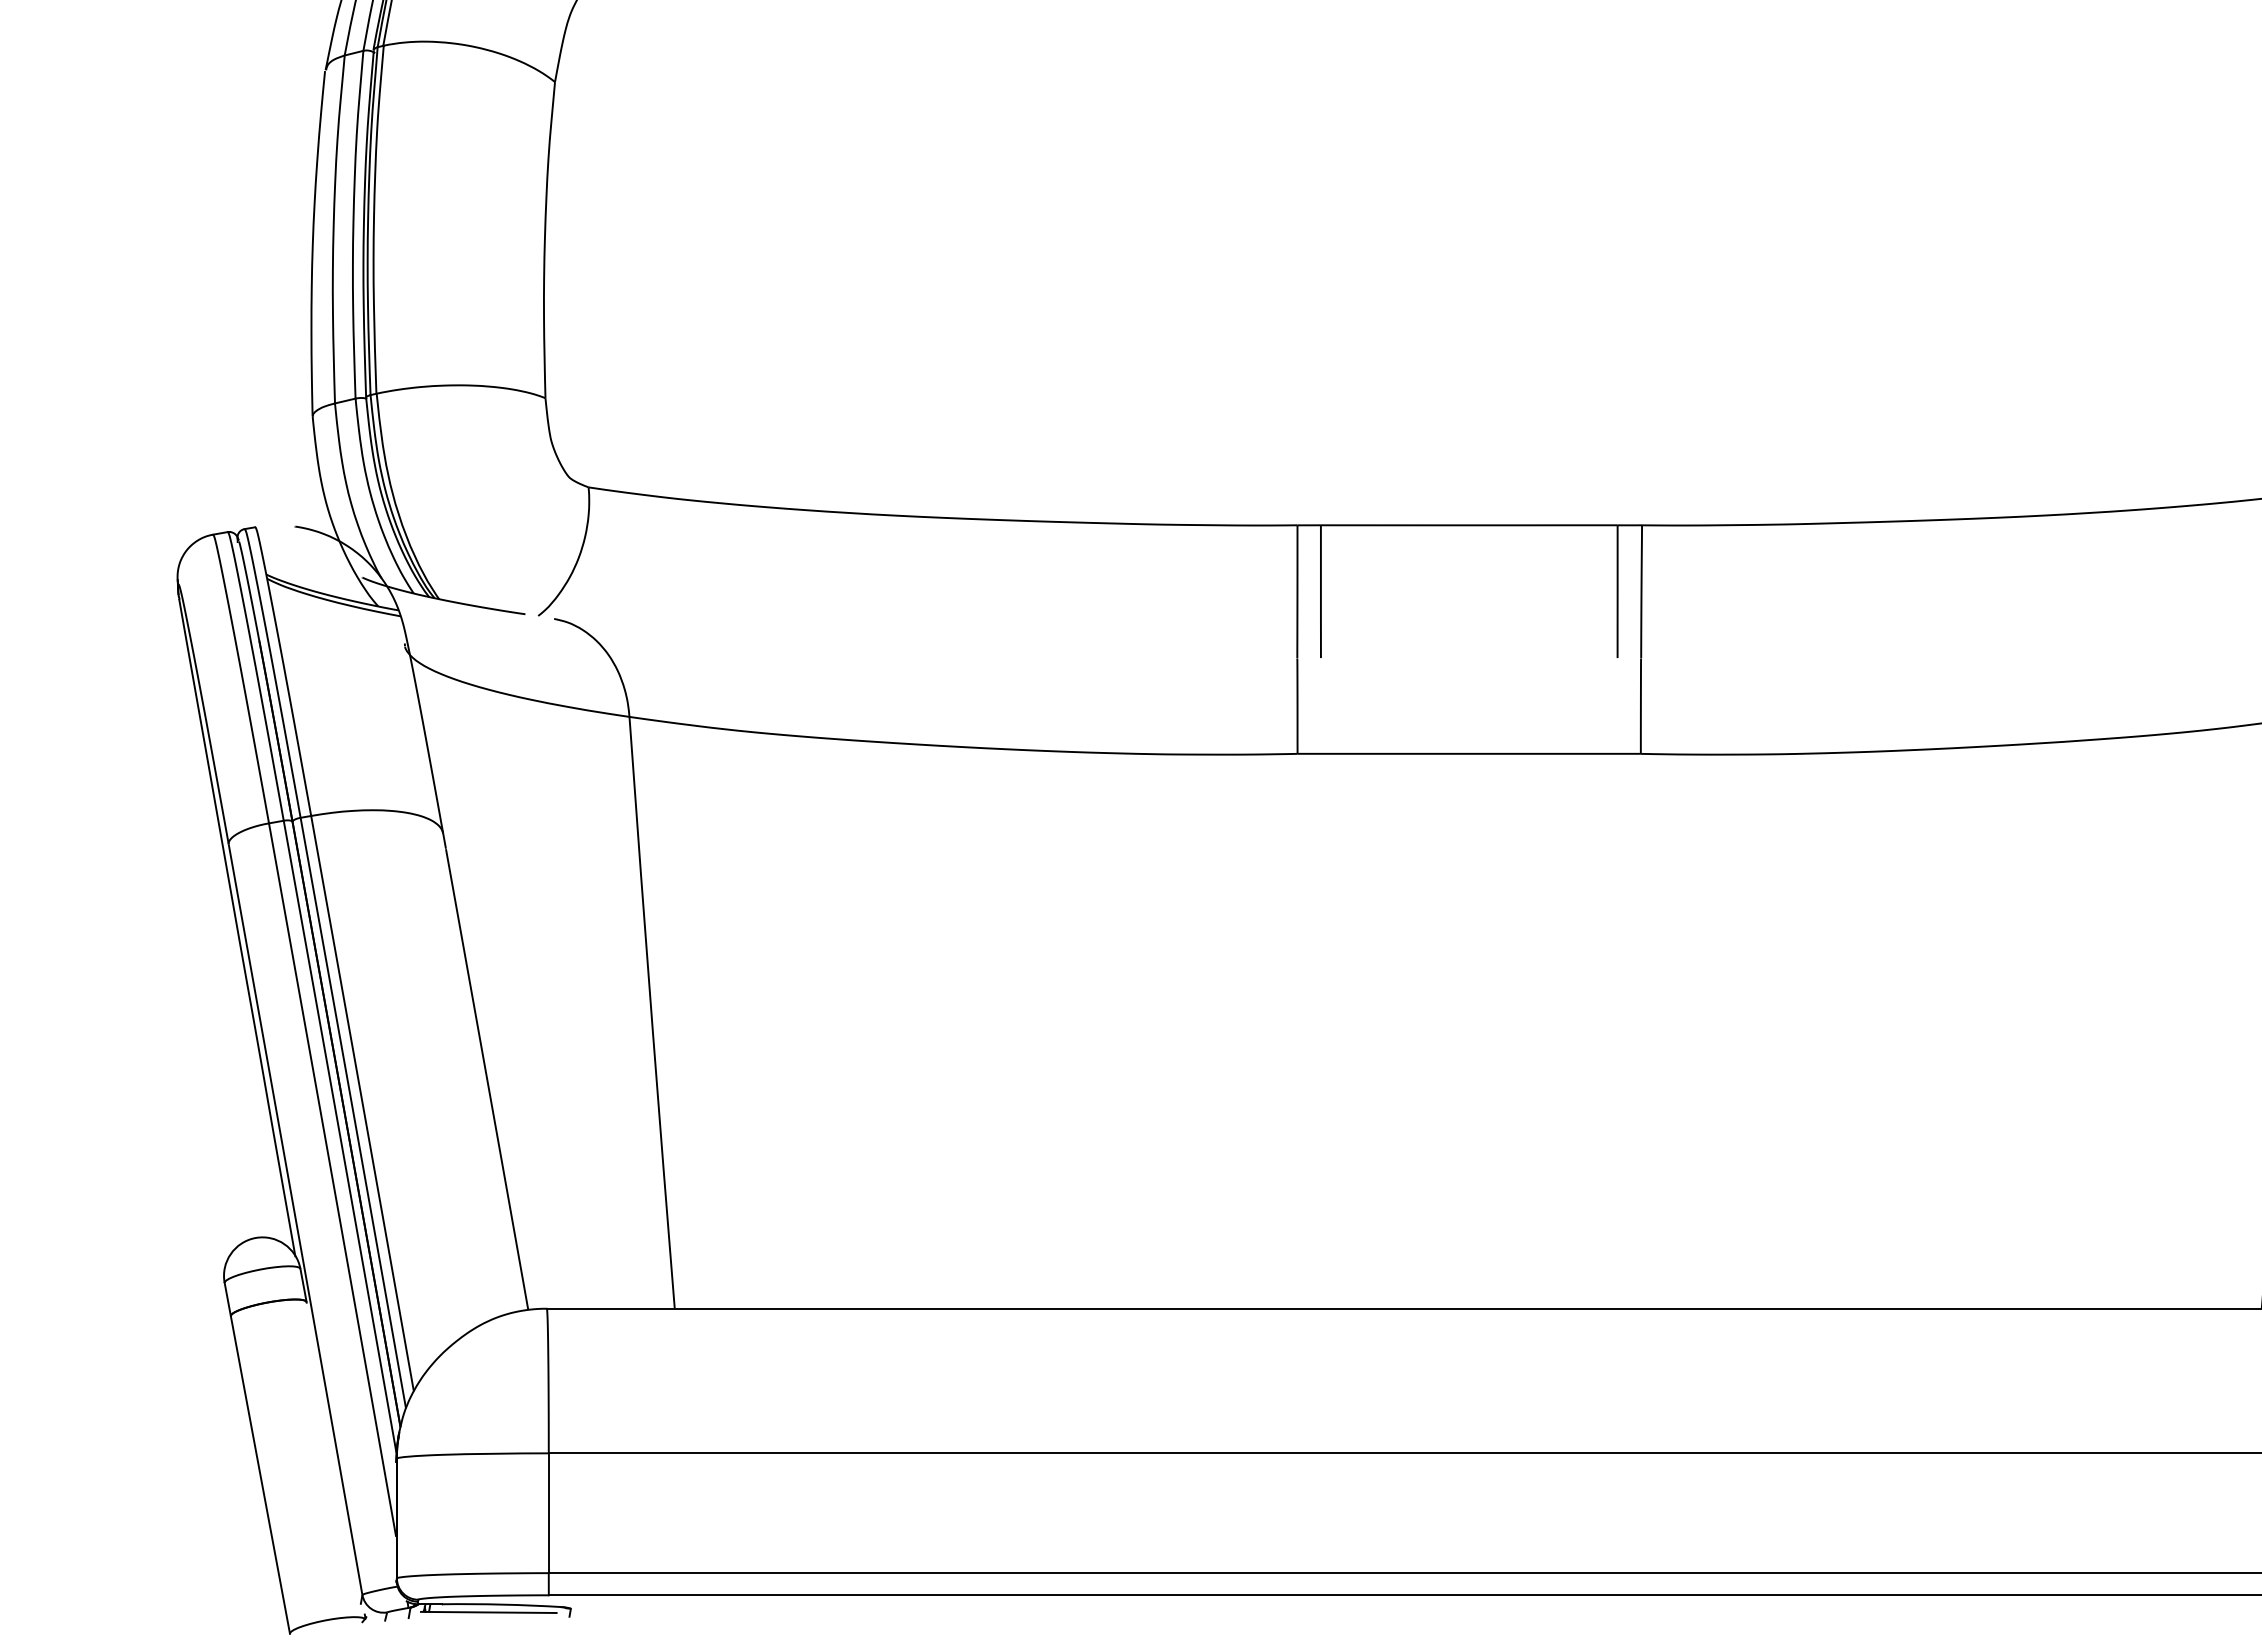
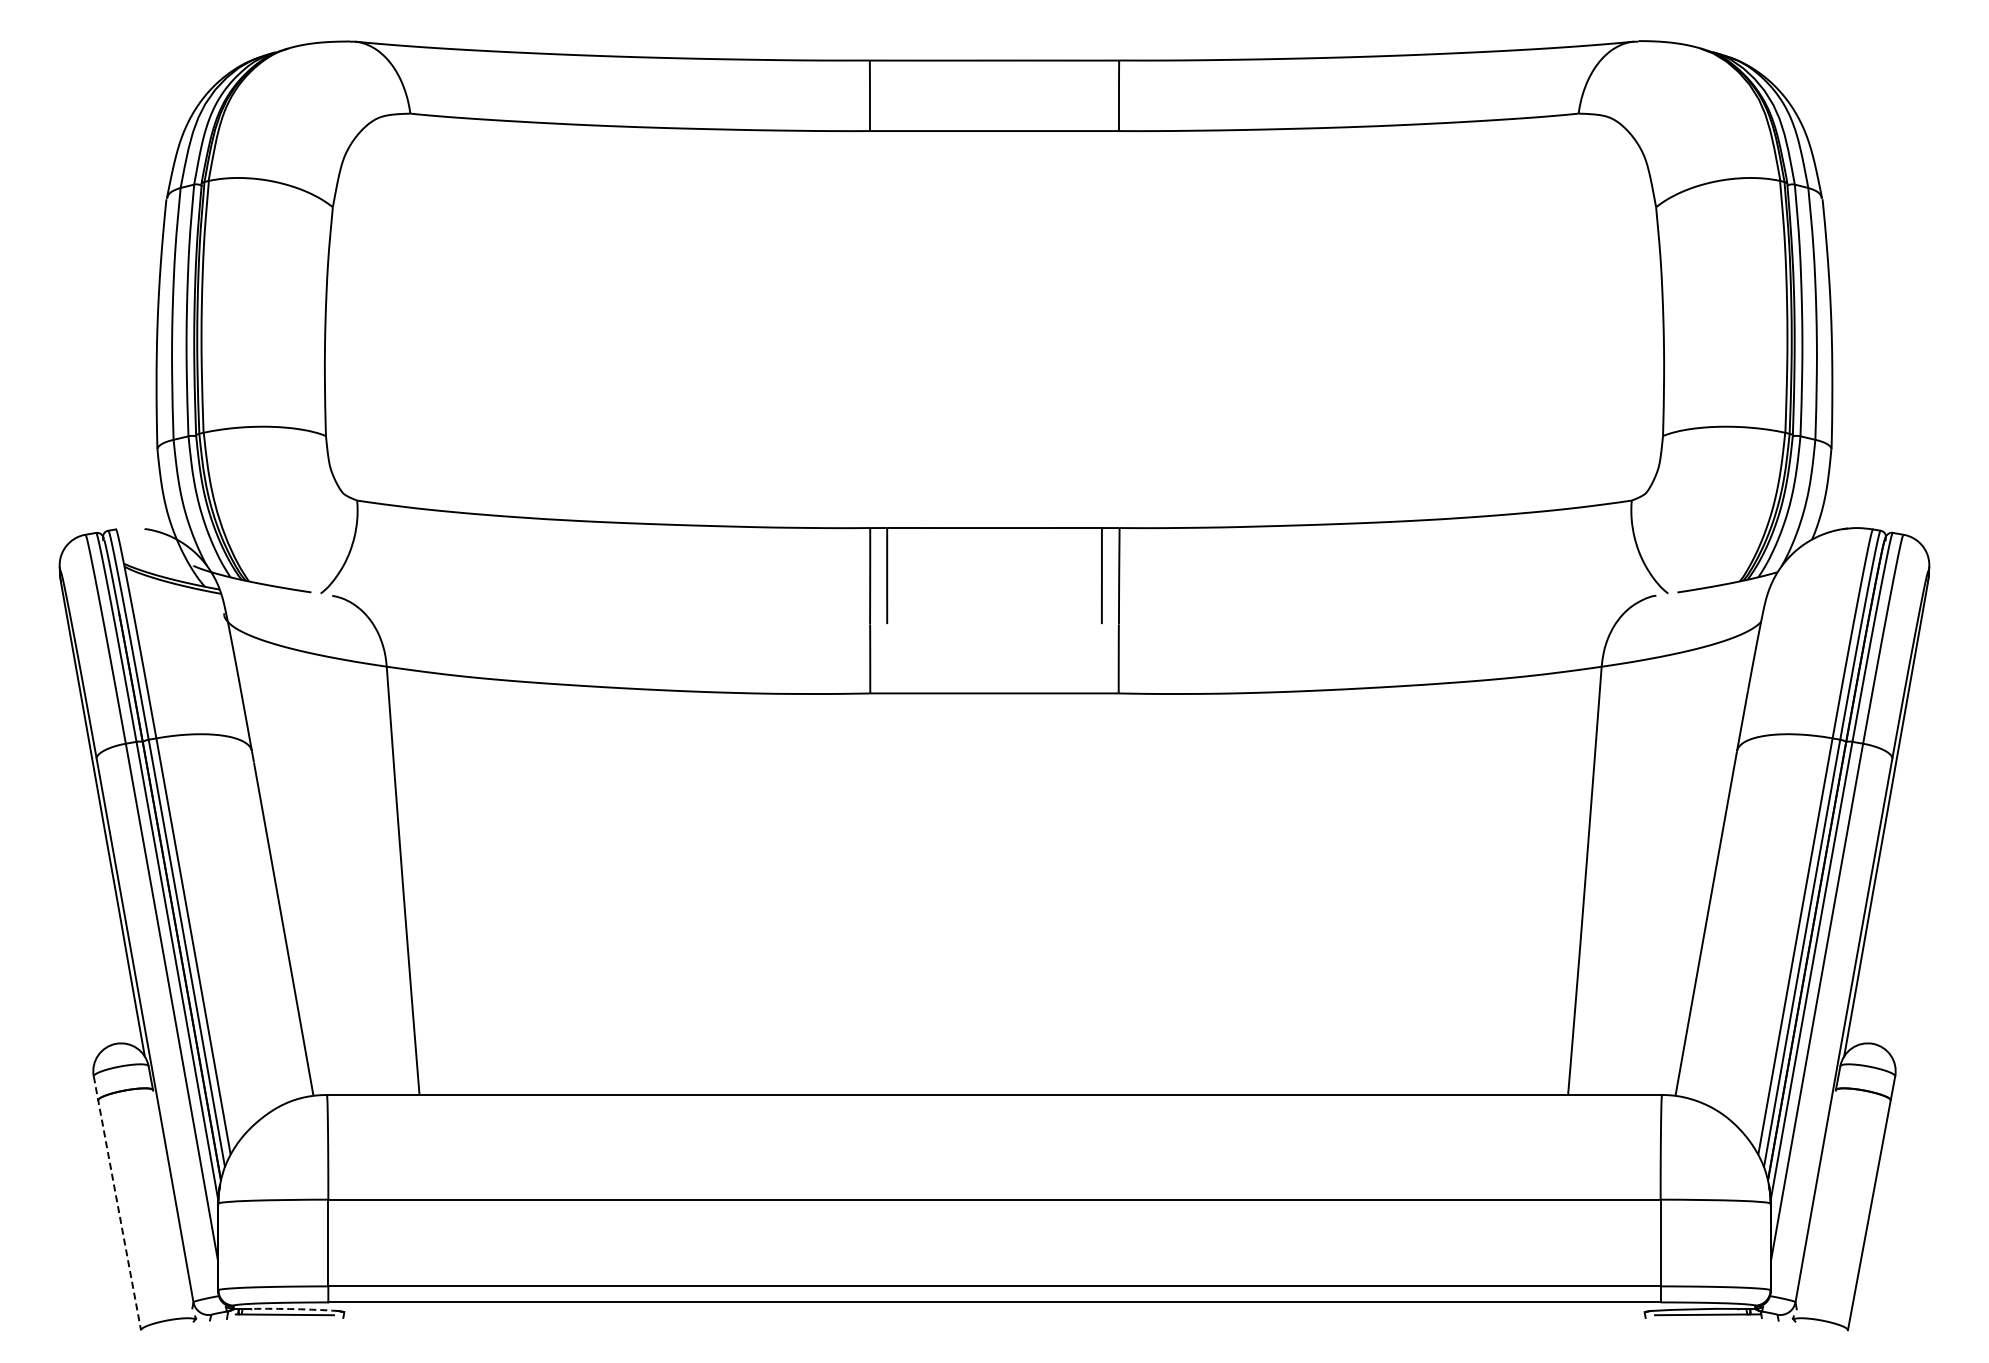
line: (257, 1458) -> (117, 1203), solid -> dashed
arc: (502, 1605) -> (294, 1309), solid -> dashed

